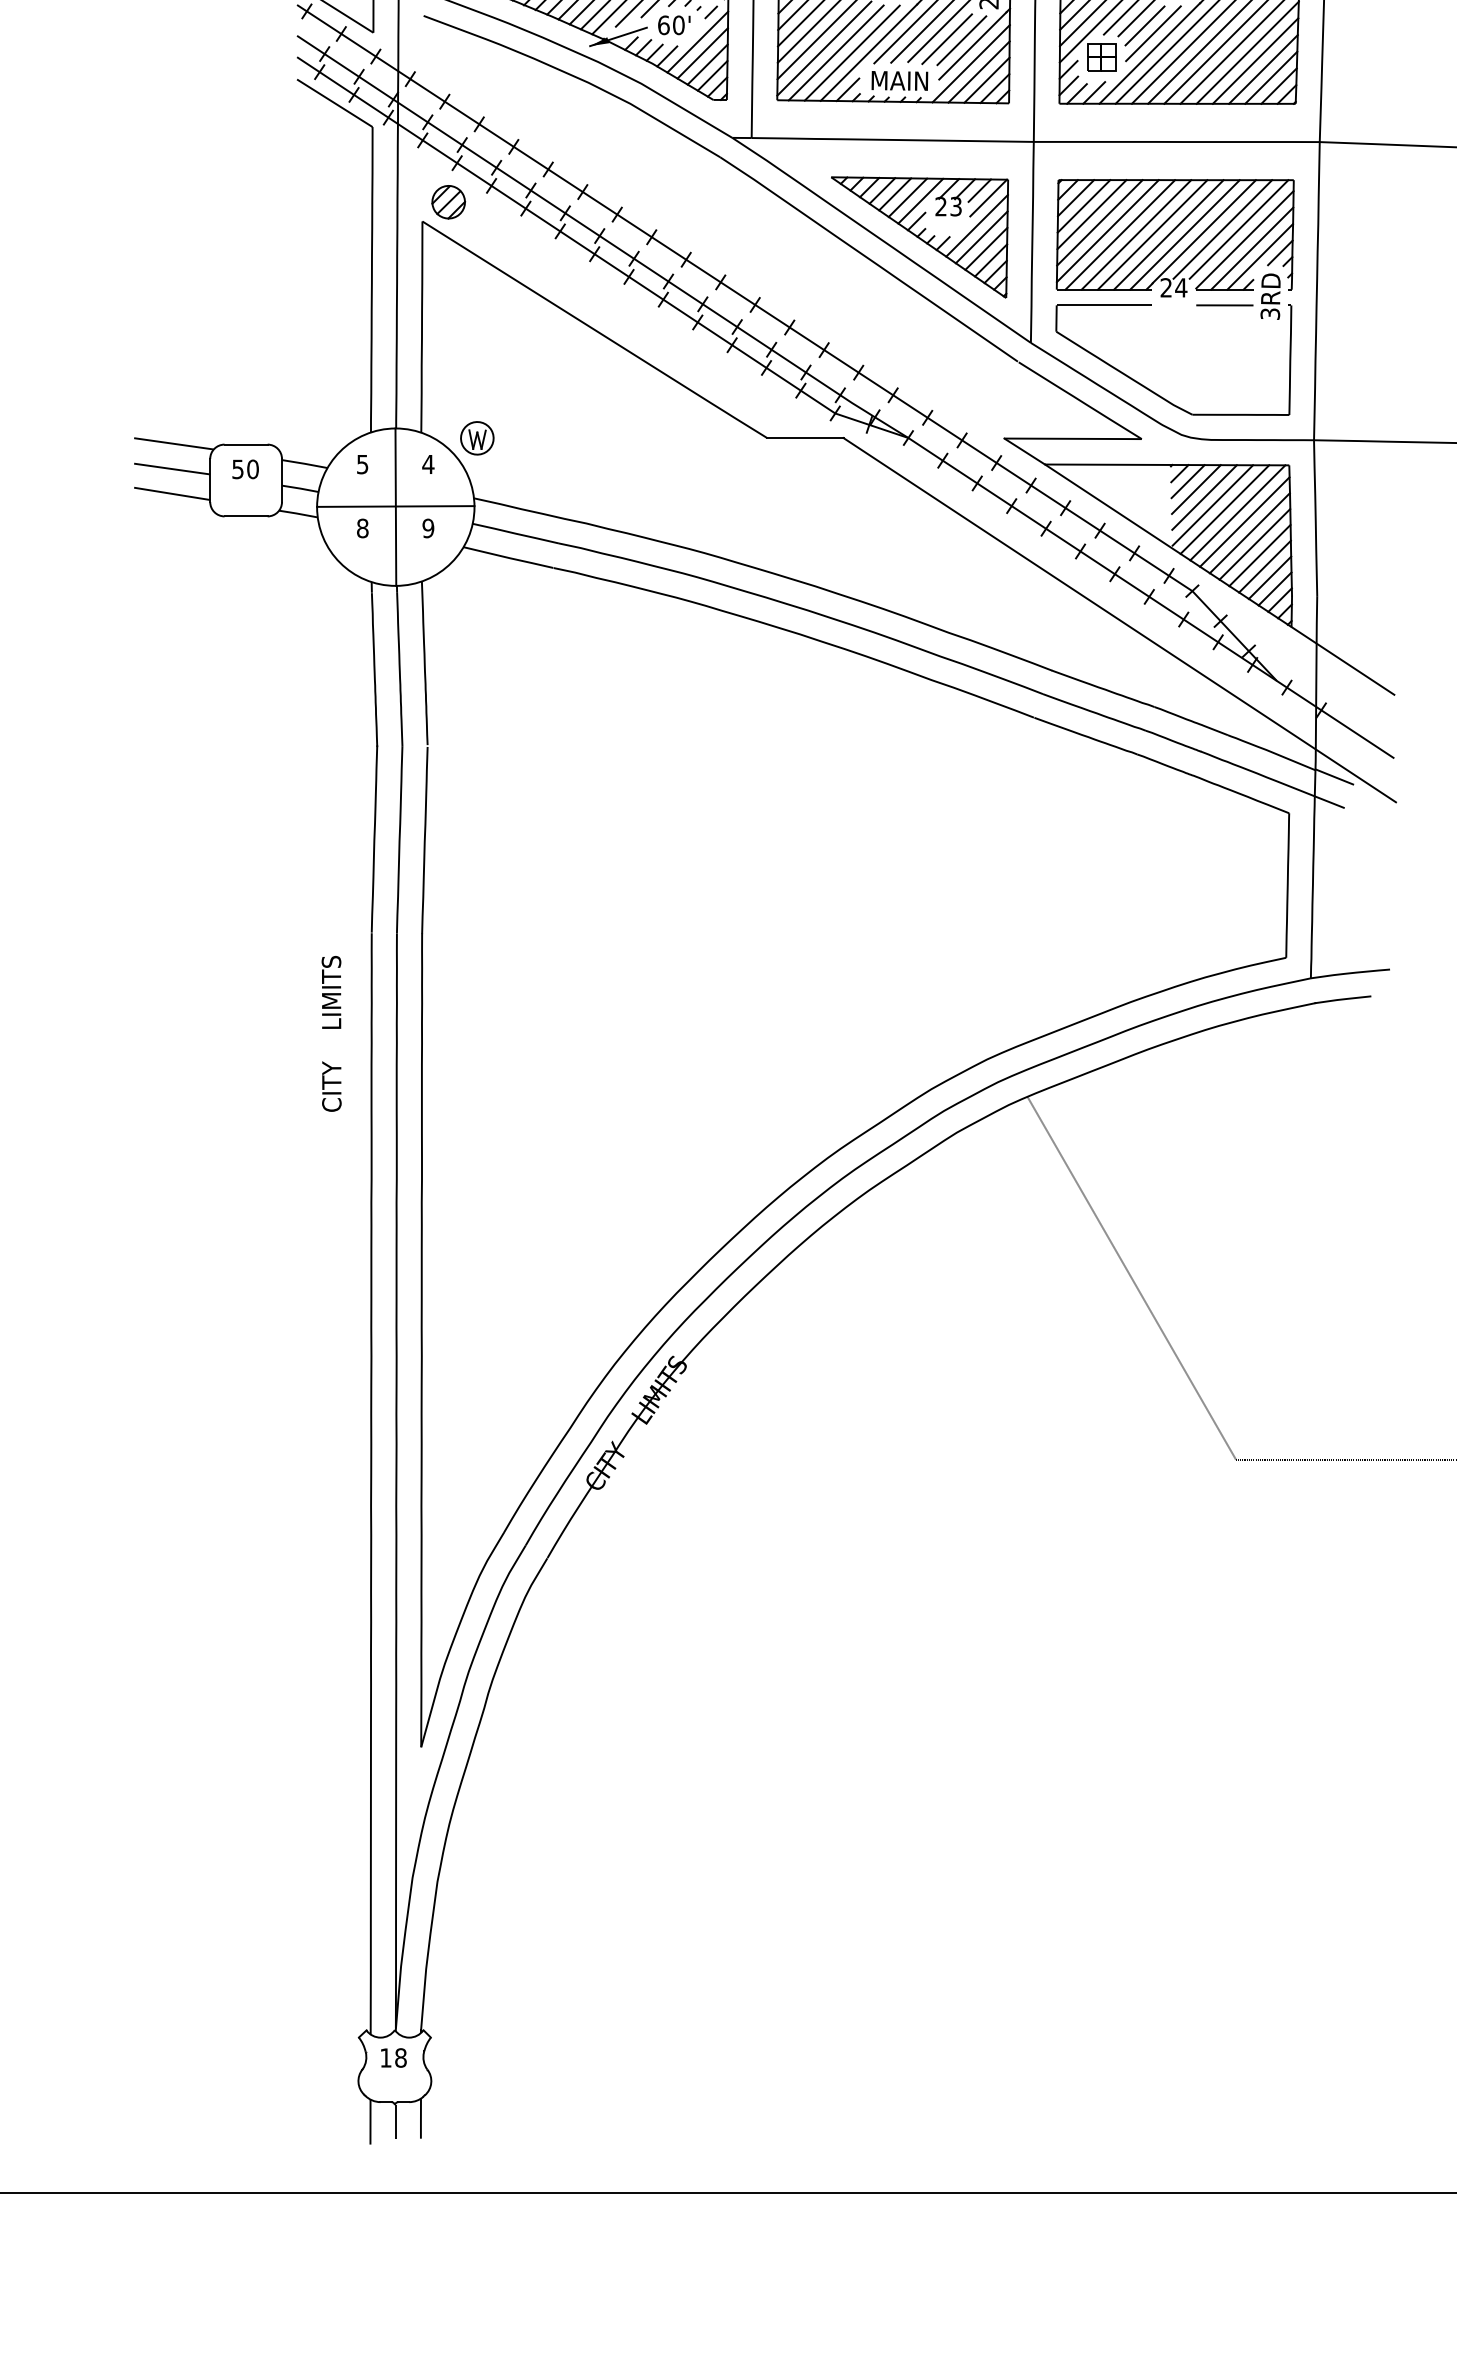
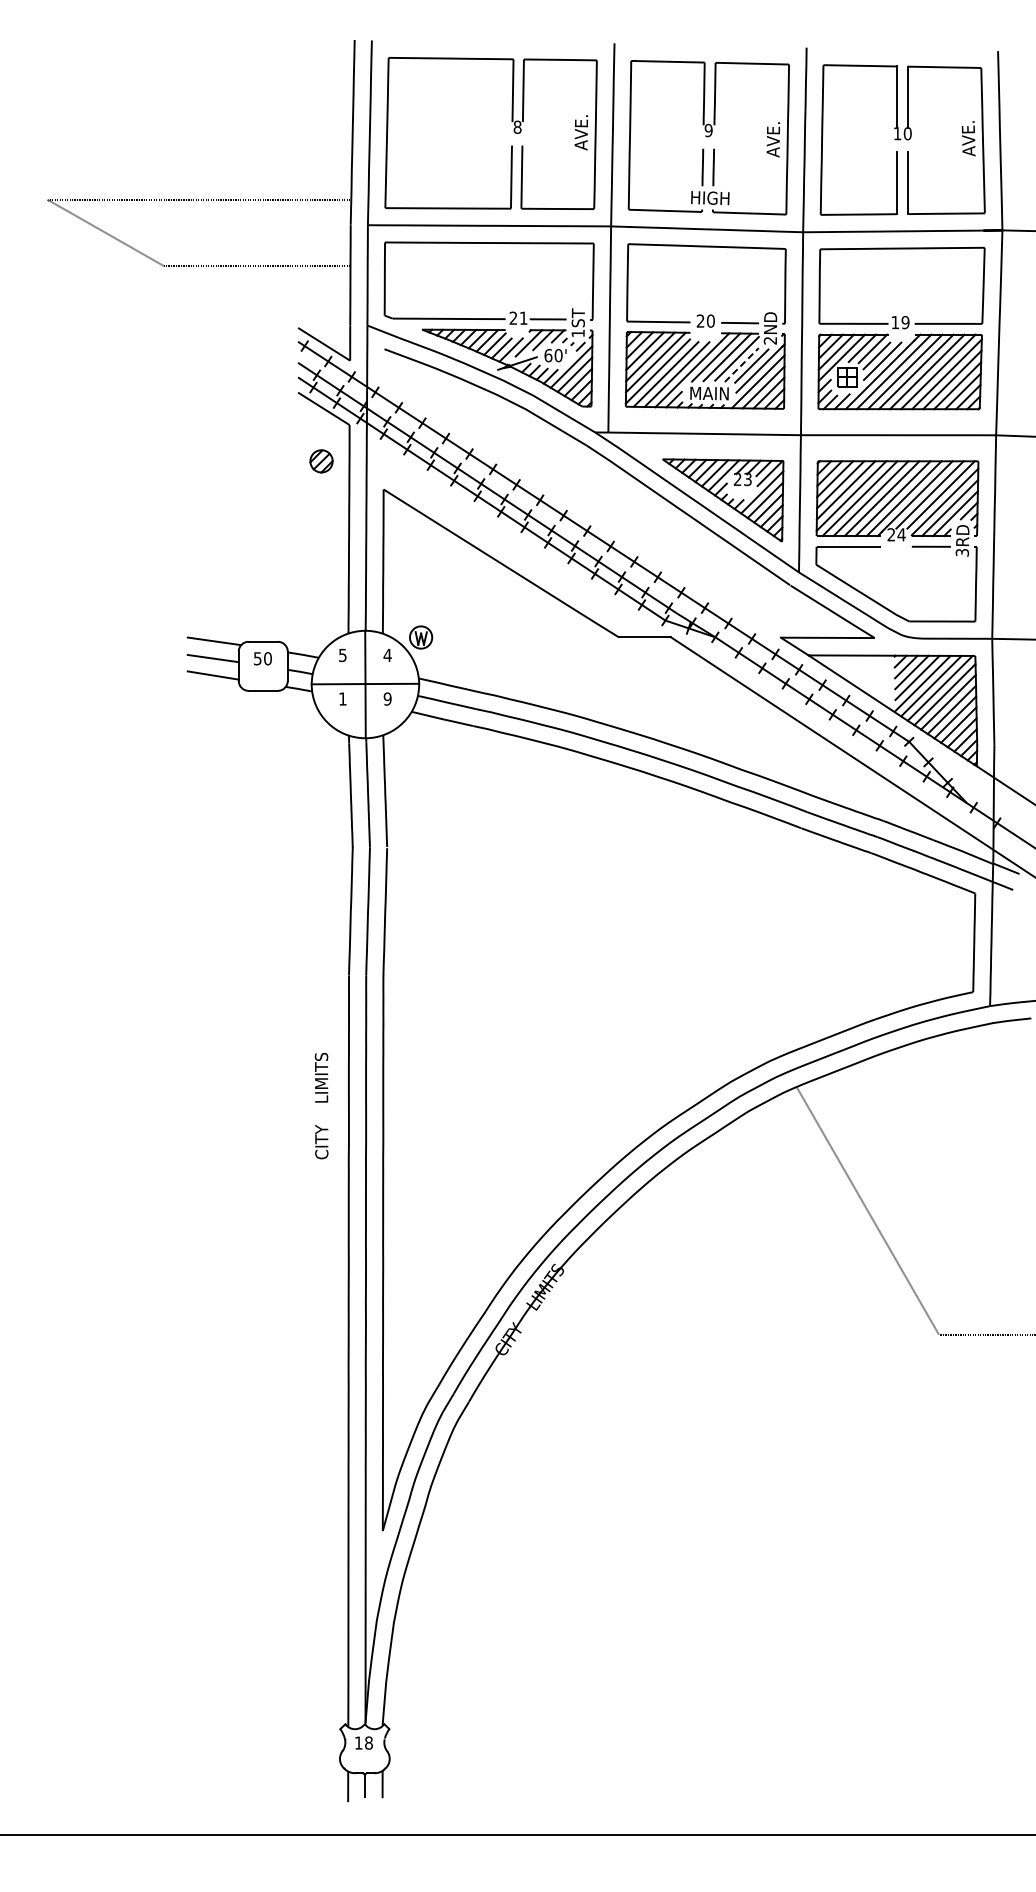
line: (946, 39) -> (741, 365), solid -> dashed
part: (448, 202) -> (321, 461), moved
text: (362, 527) -> (342, 698), 8 -> 1
text: (331, 1033) -> (321, 1105), moved

